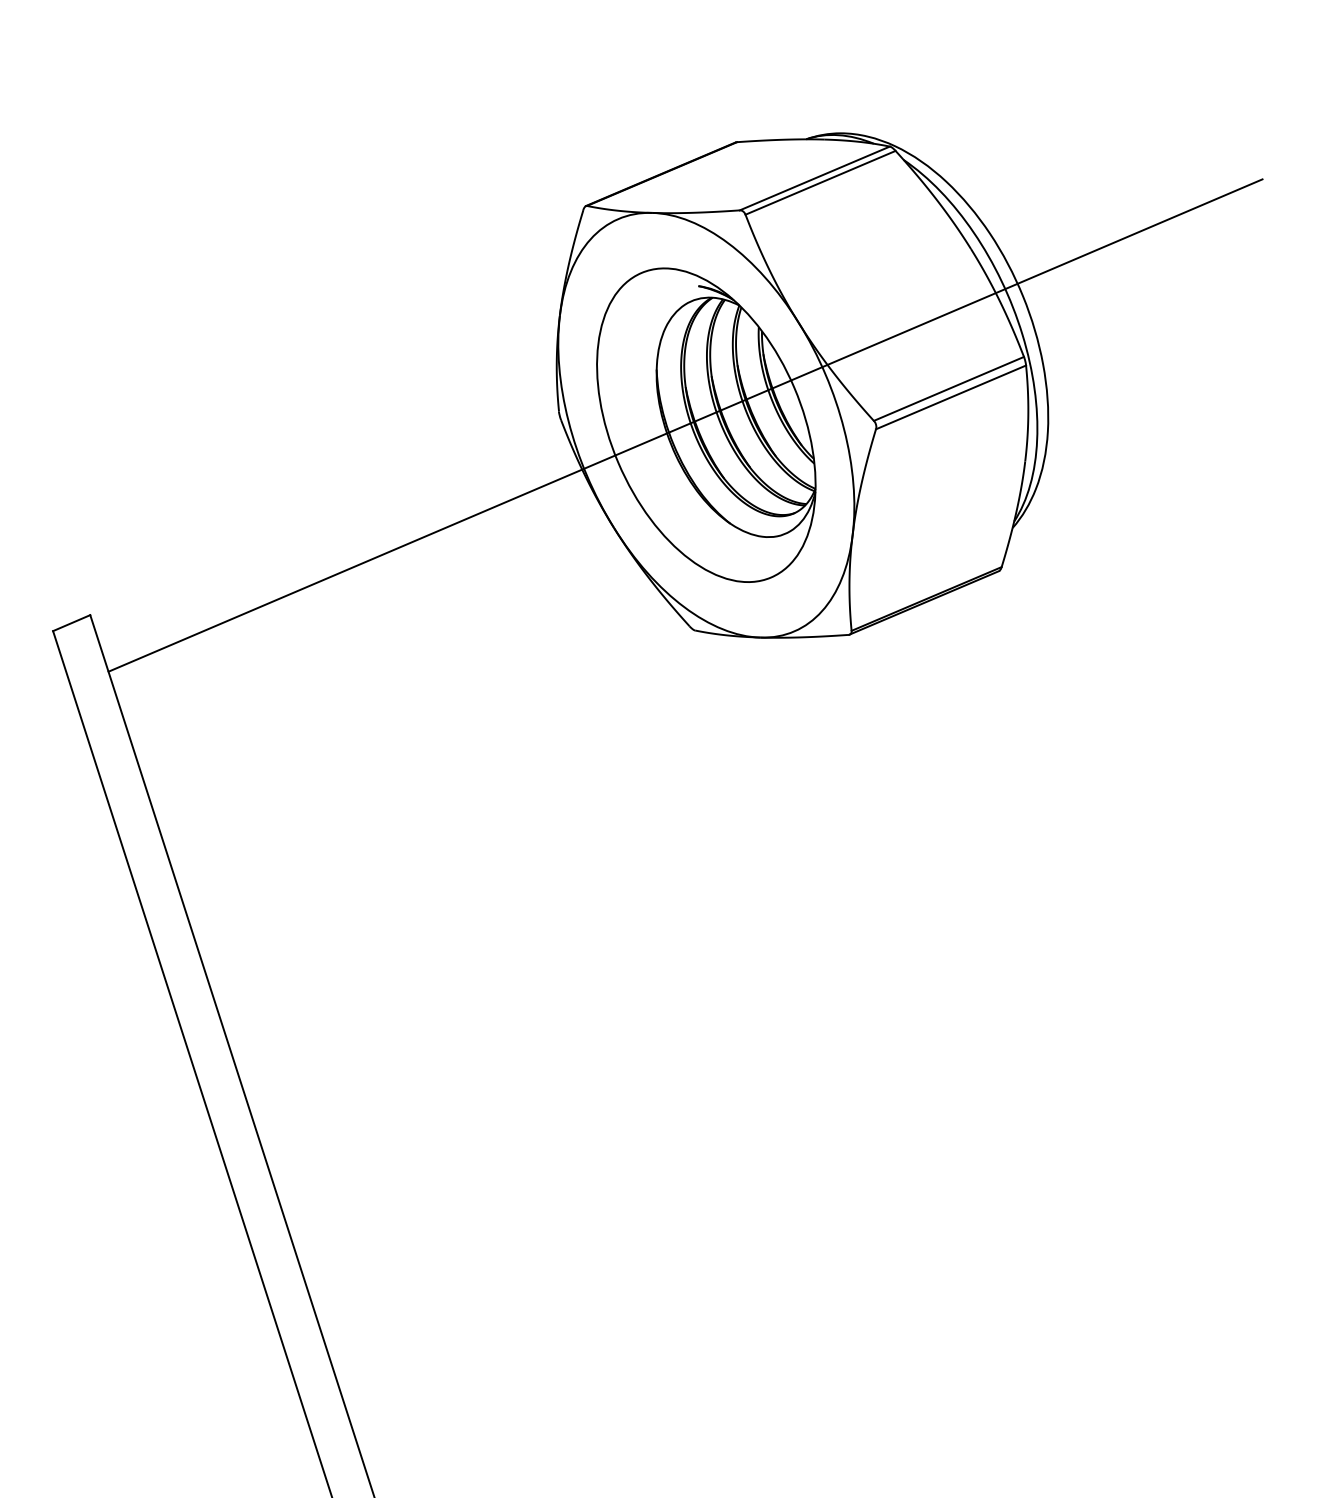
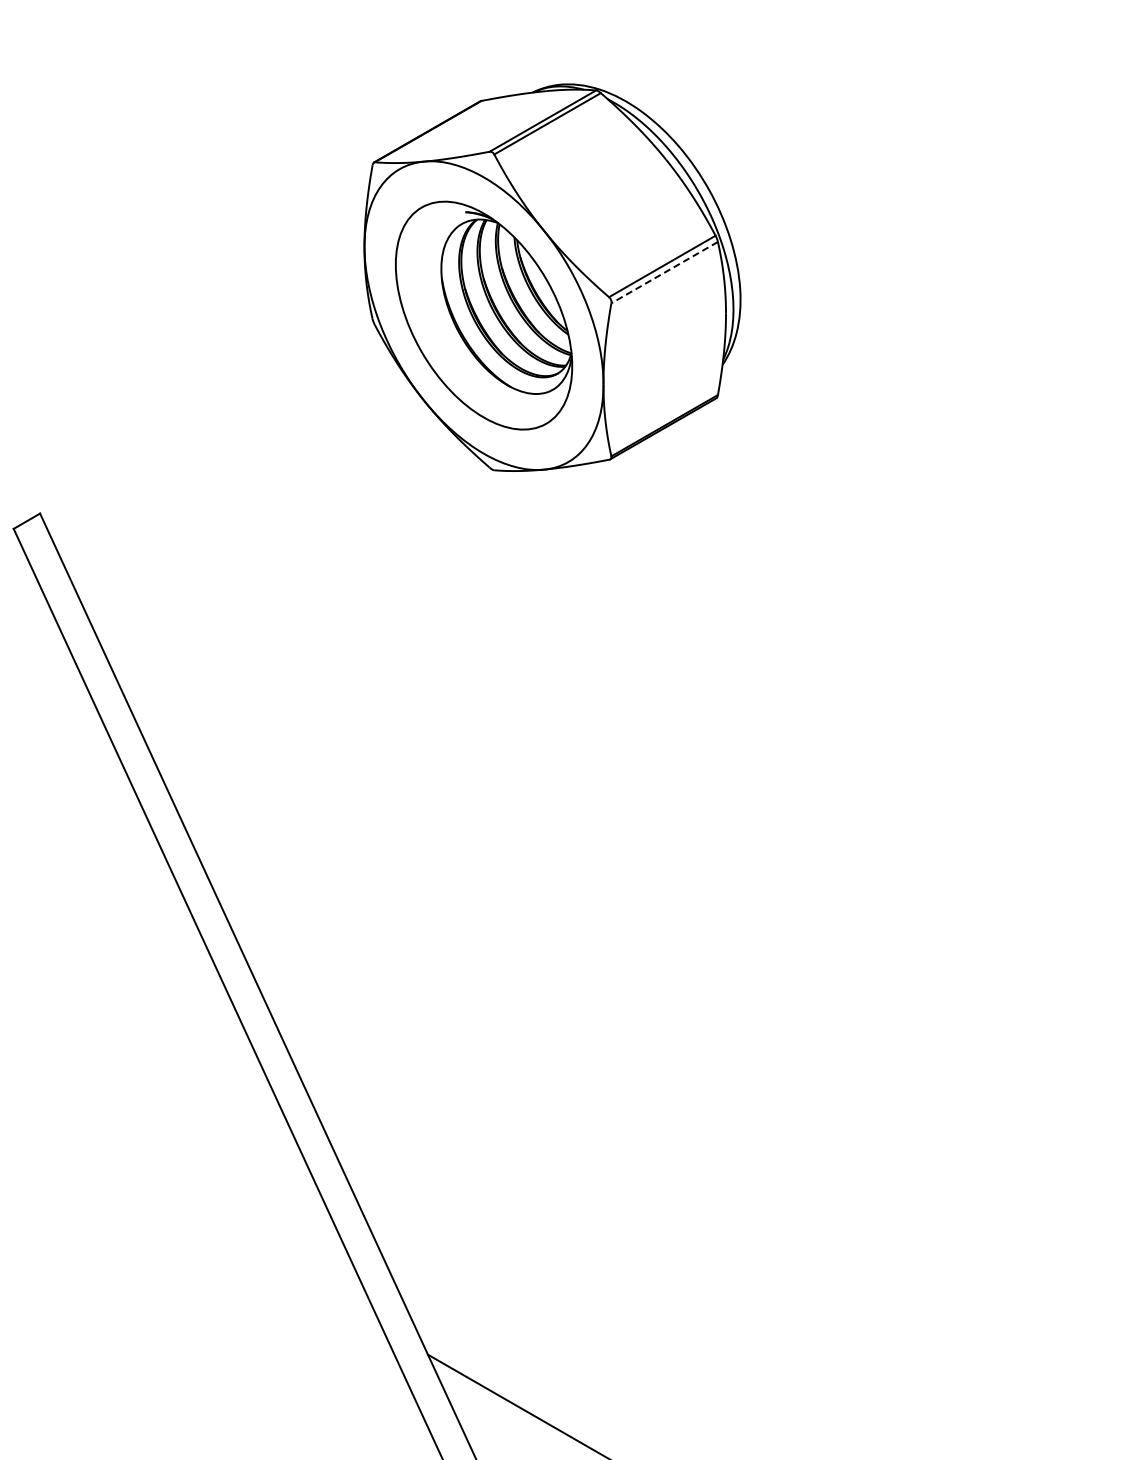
line: (950, 397) -> (664, 272), solid -> dashed
line: (685, 425) -> (468, 317), removed

